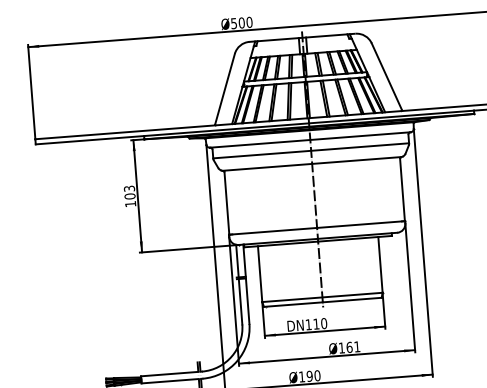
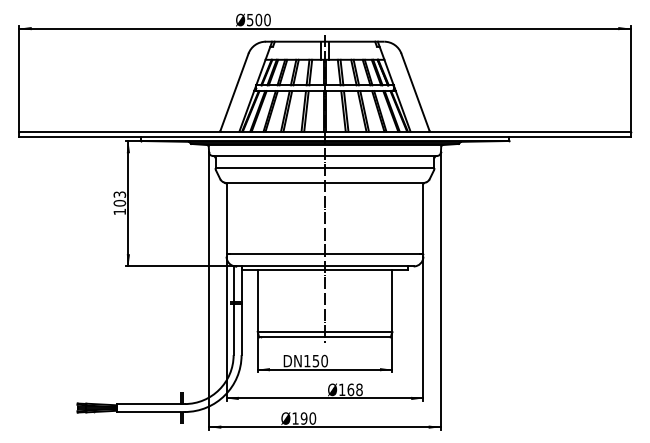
text: (315, 324) -> (315, 361), 110 -> 150
text: (357, 346) -> (359, 389), 161 -> 168

